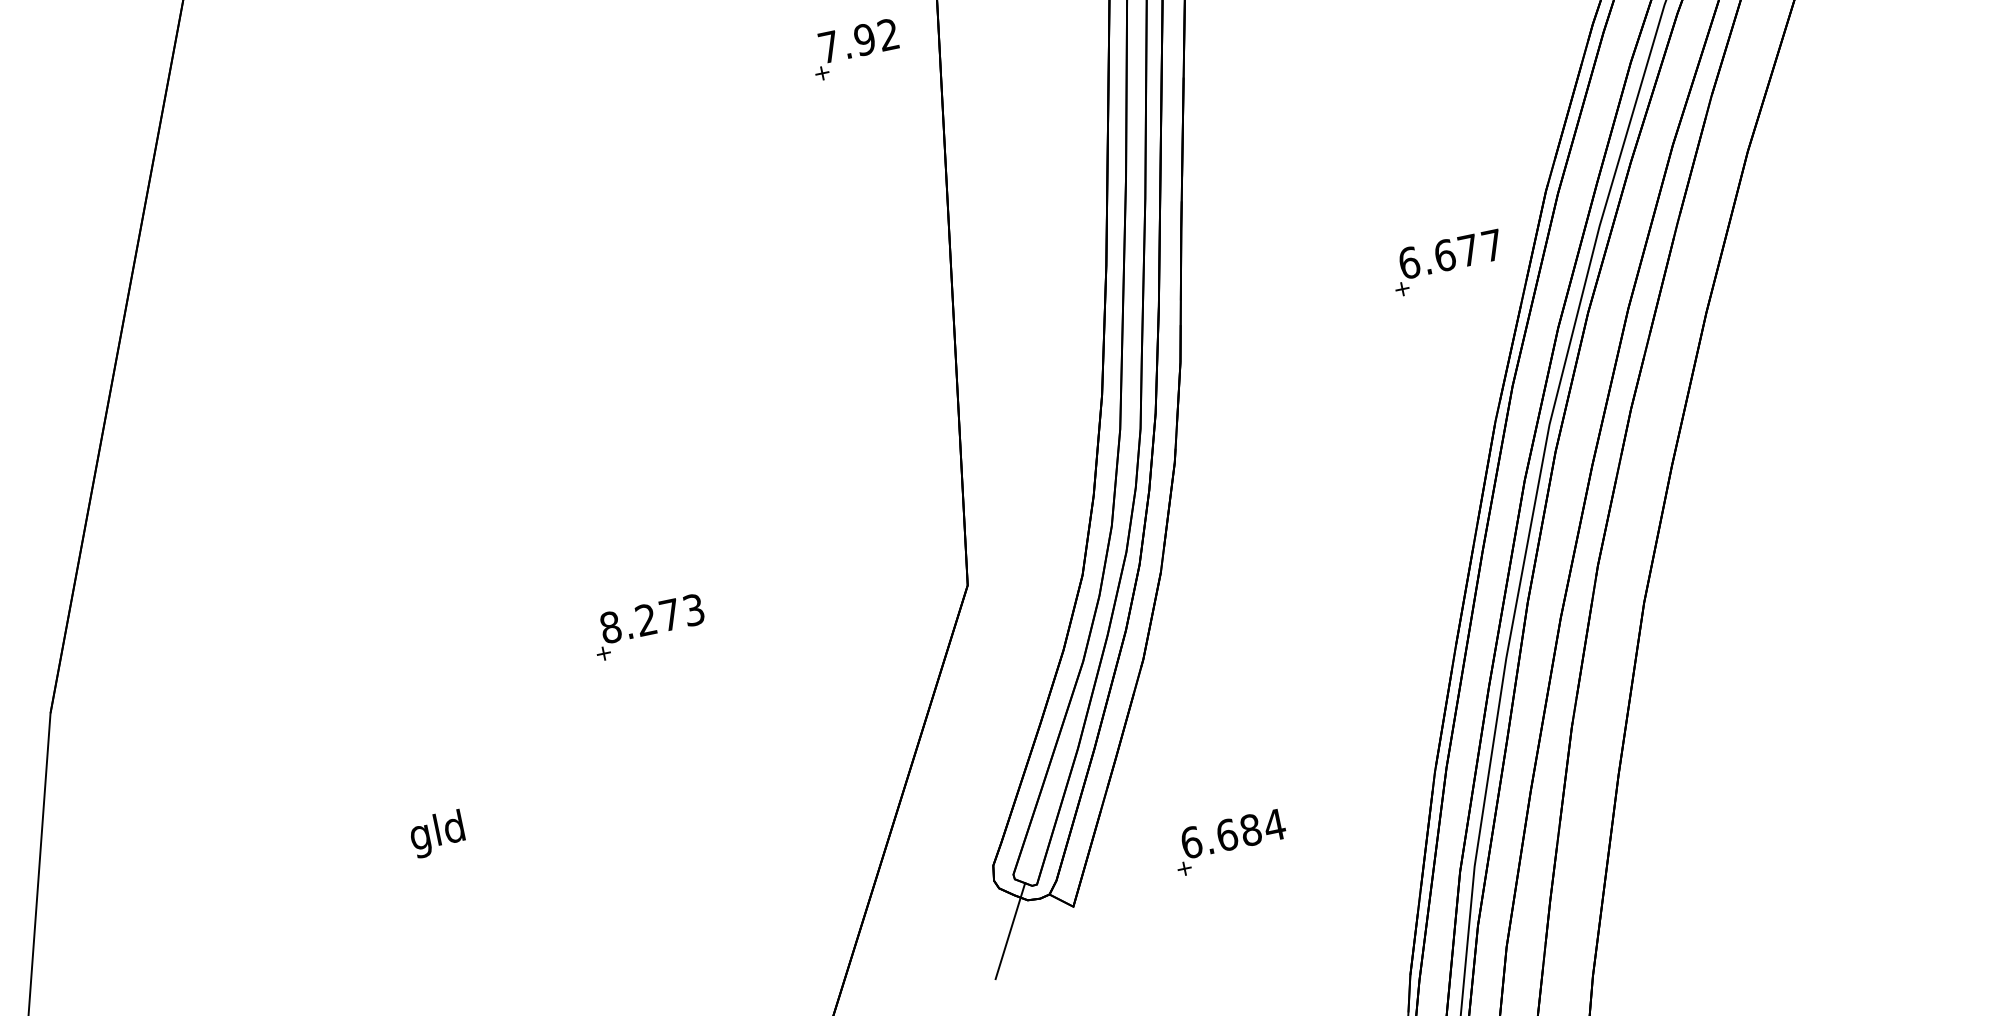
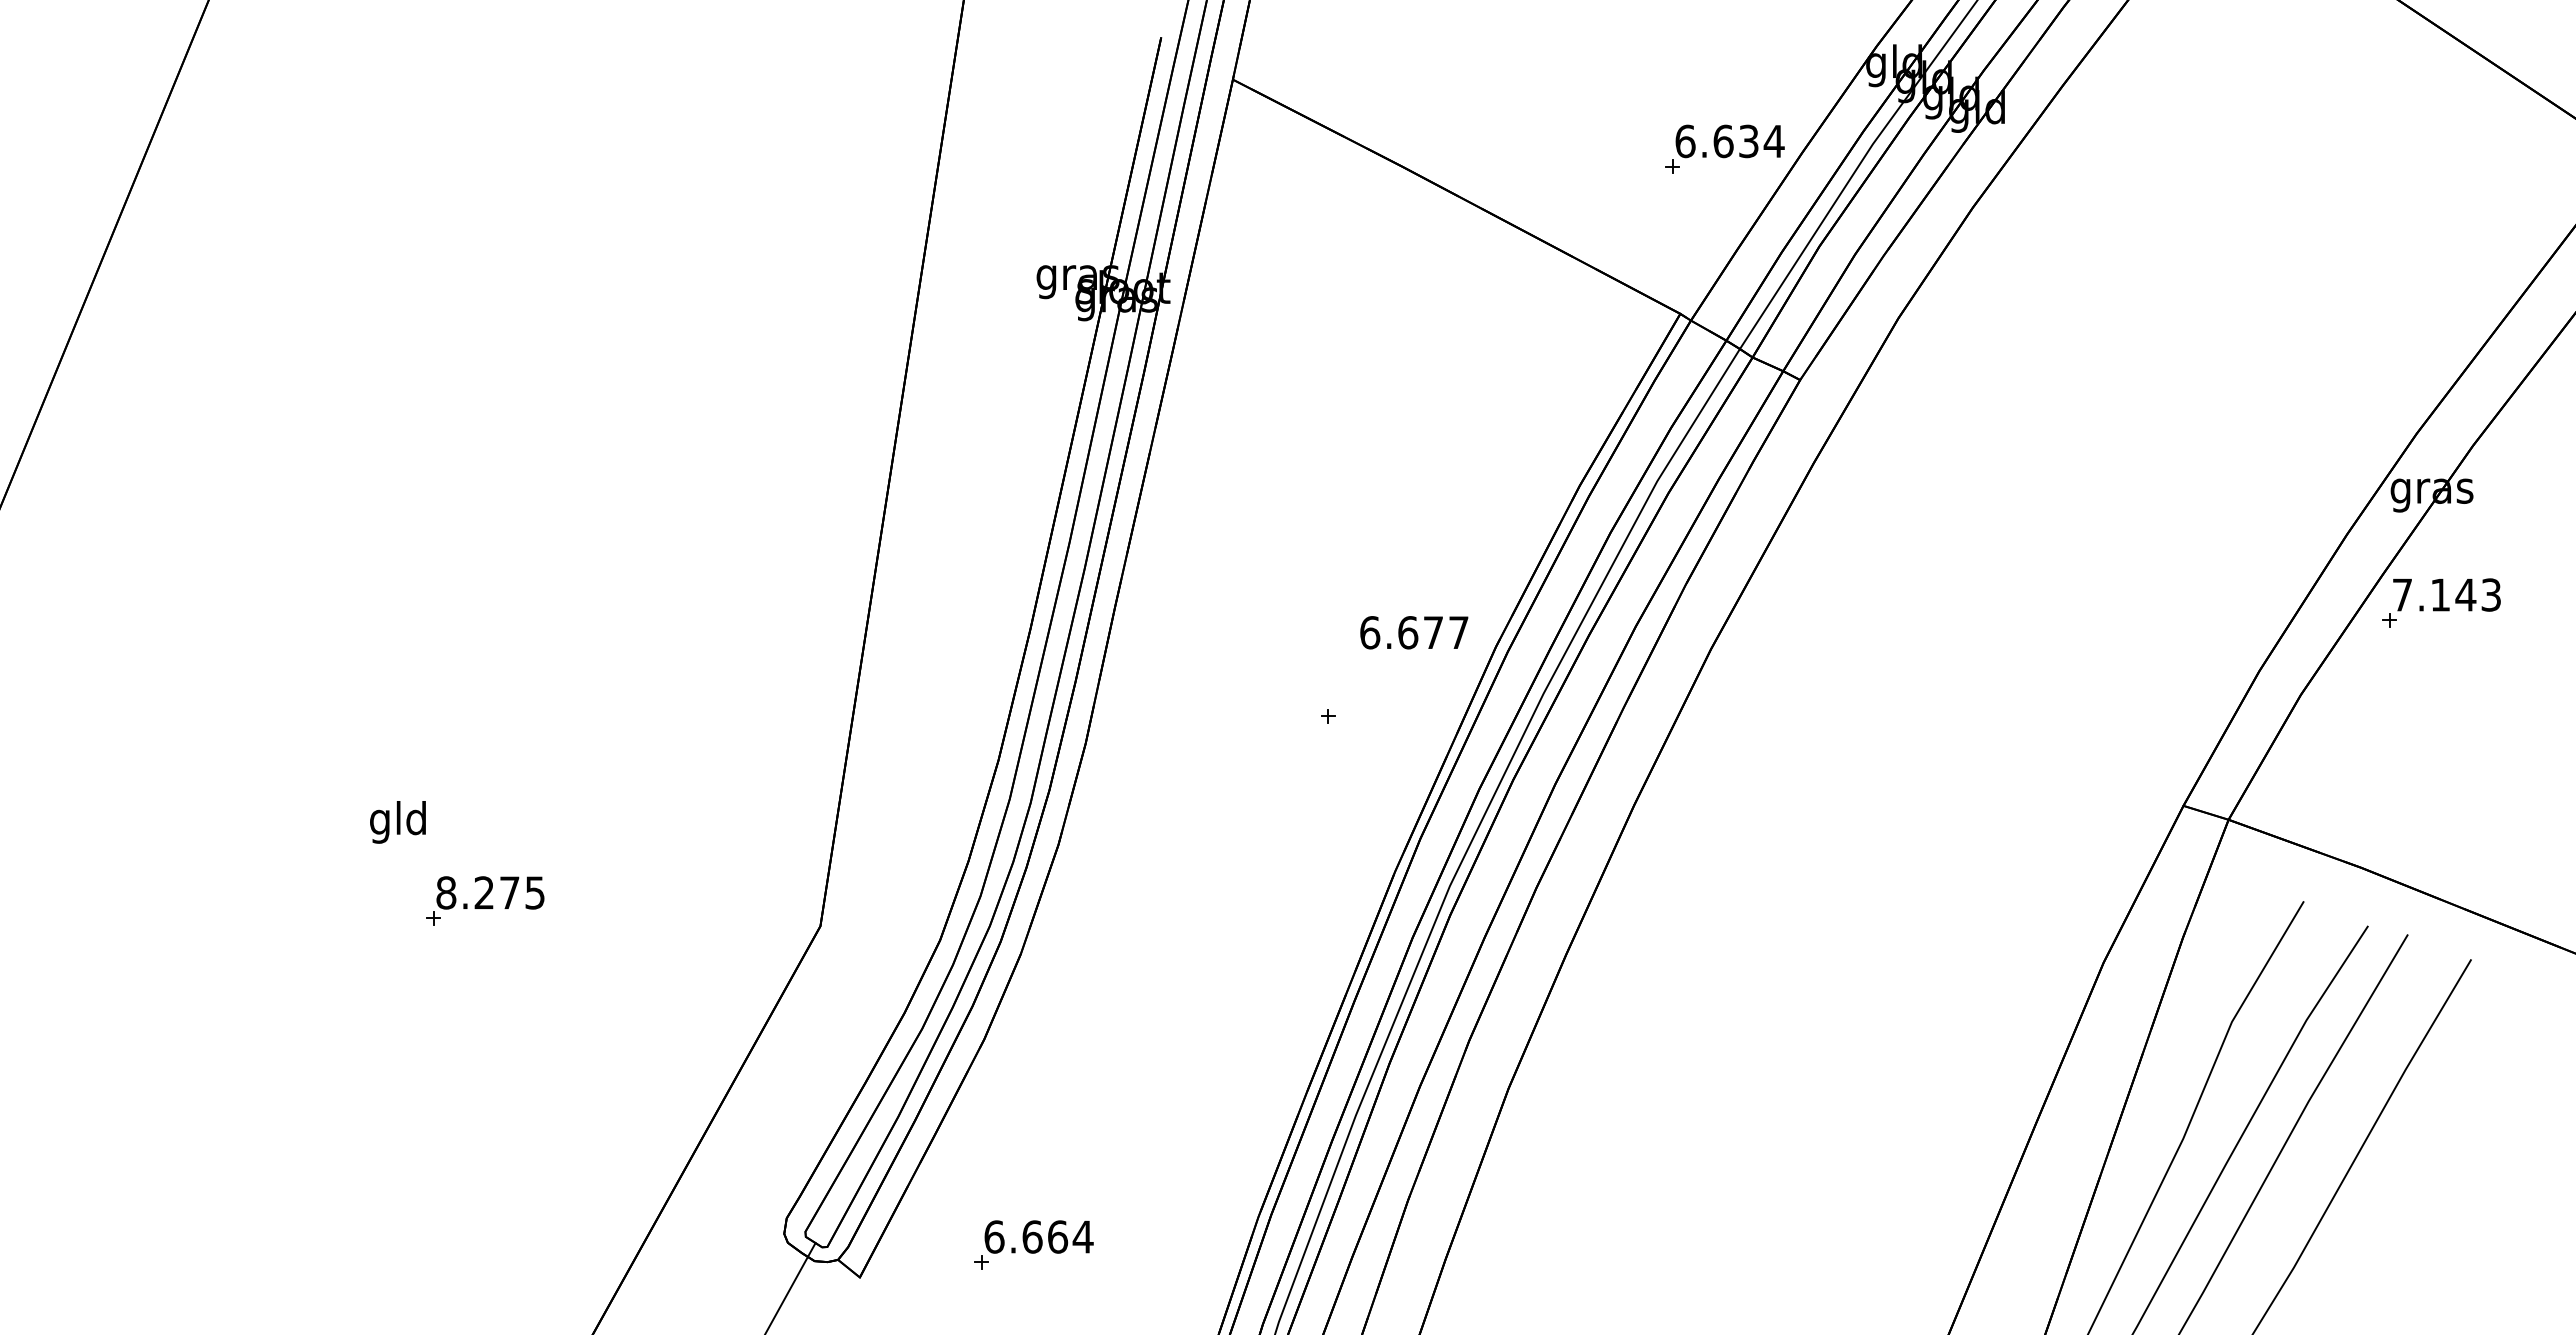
part: (854, 49) -> (819, 353), removed
text: (1450, 254) -> (1414, 632), moved
text: (694, 609) -> (535, 892), 8.273 -> 8.275
text: (1251, 829) -> (1058, 1236), 6.684 -> 6.664
text: (437, 834) -> (397, 822), moved

